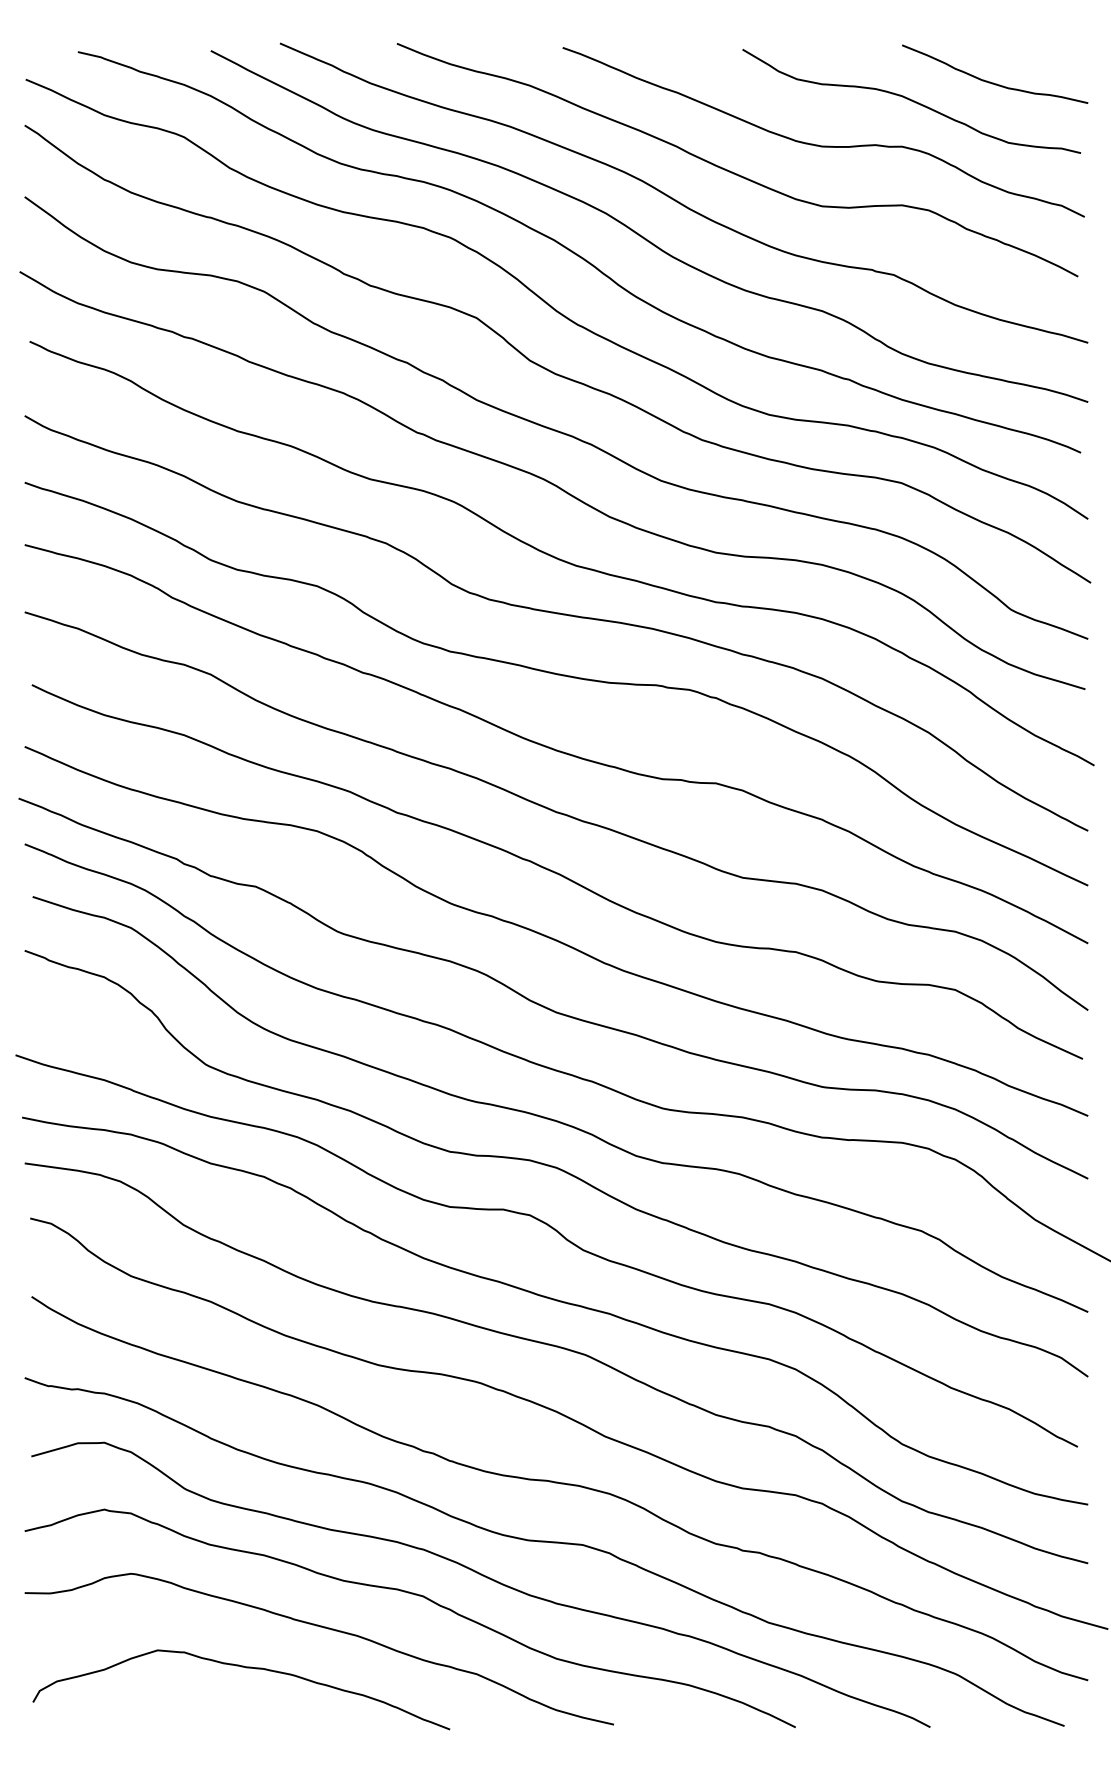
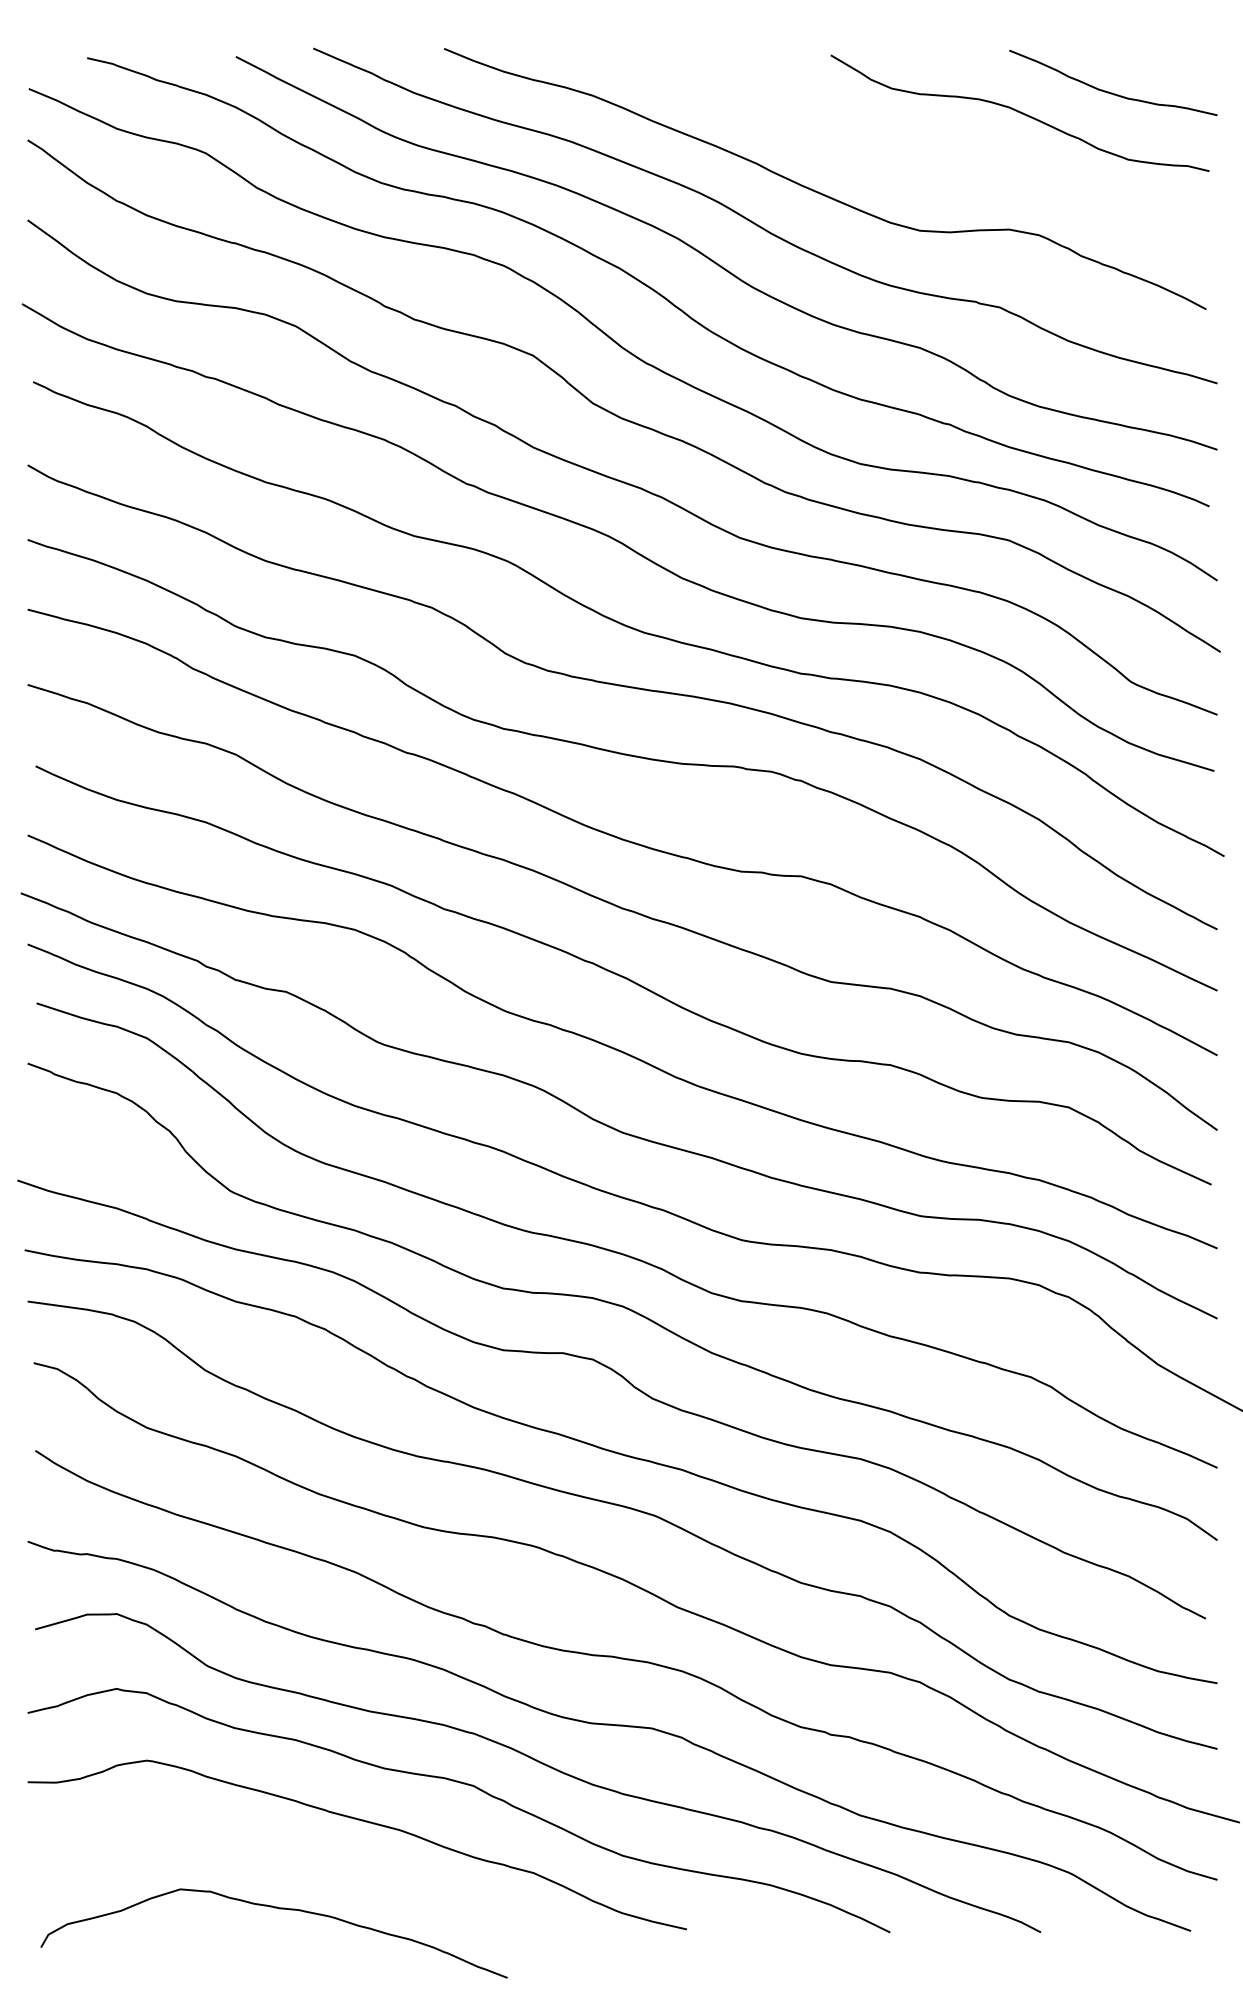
curve: (821, 145) -> (919, 162), removed
curve: (246, 1668) -> (279, 1909), moved

